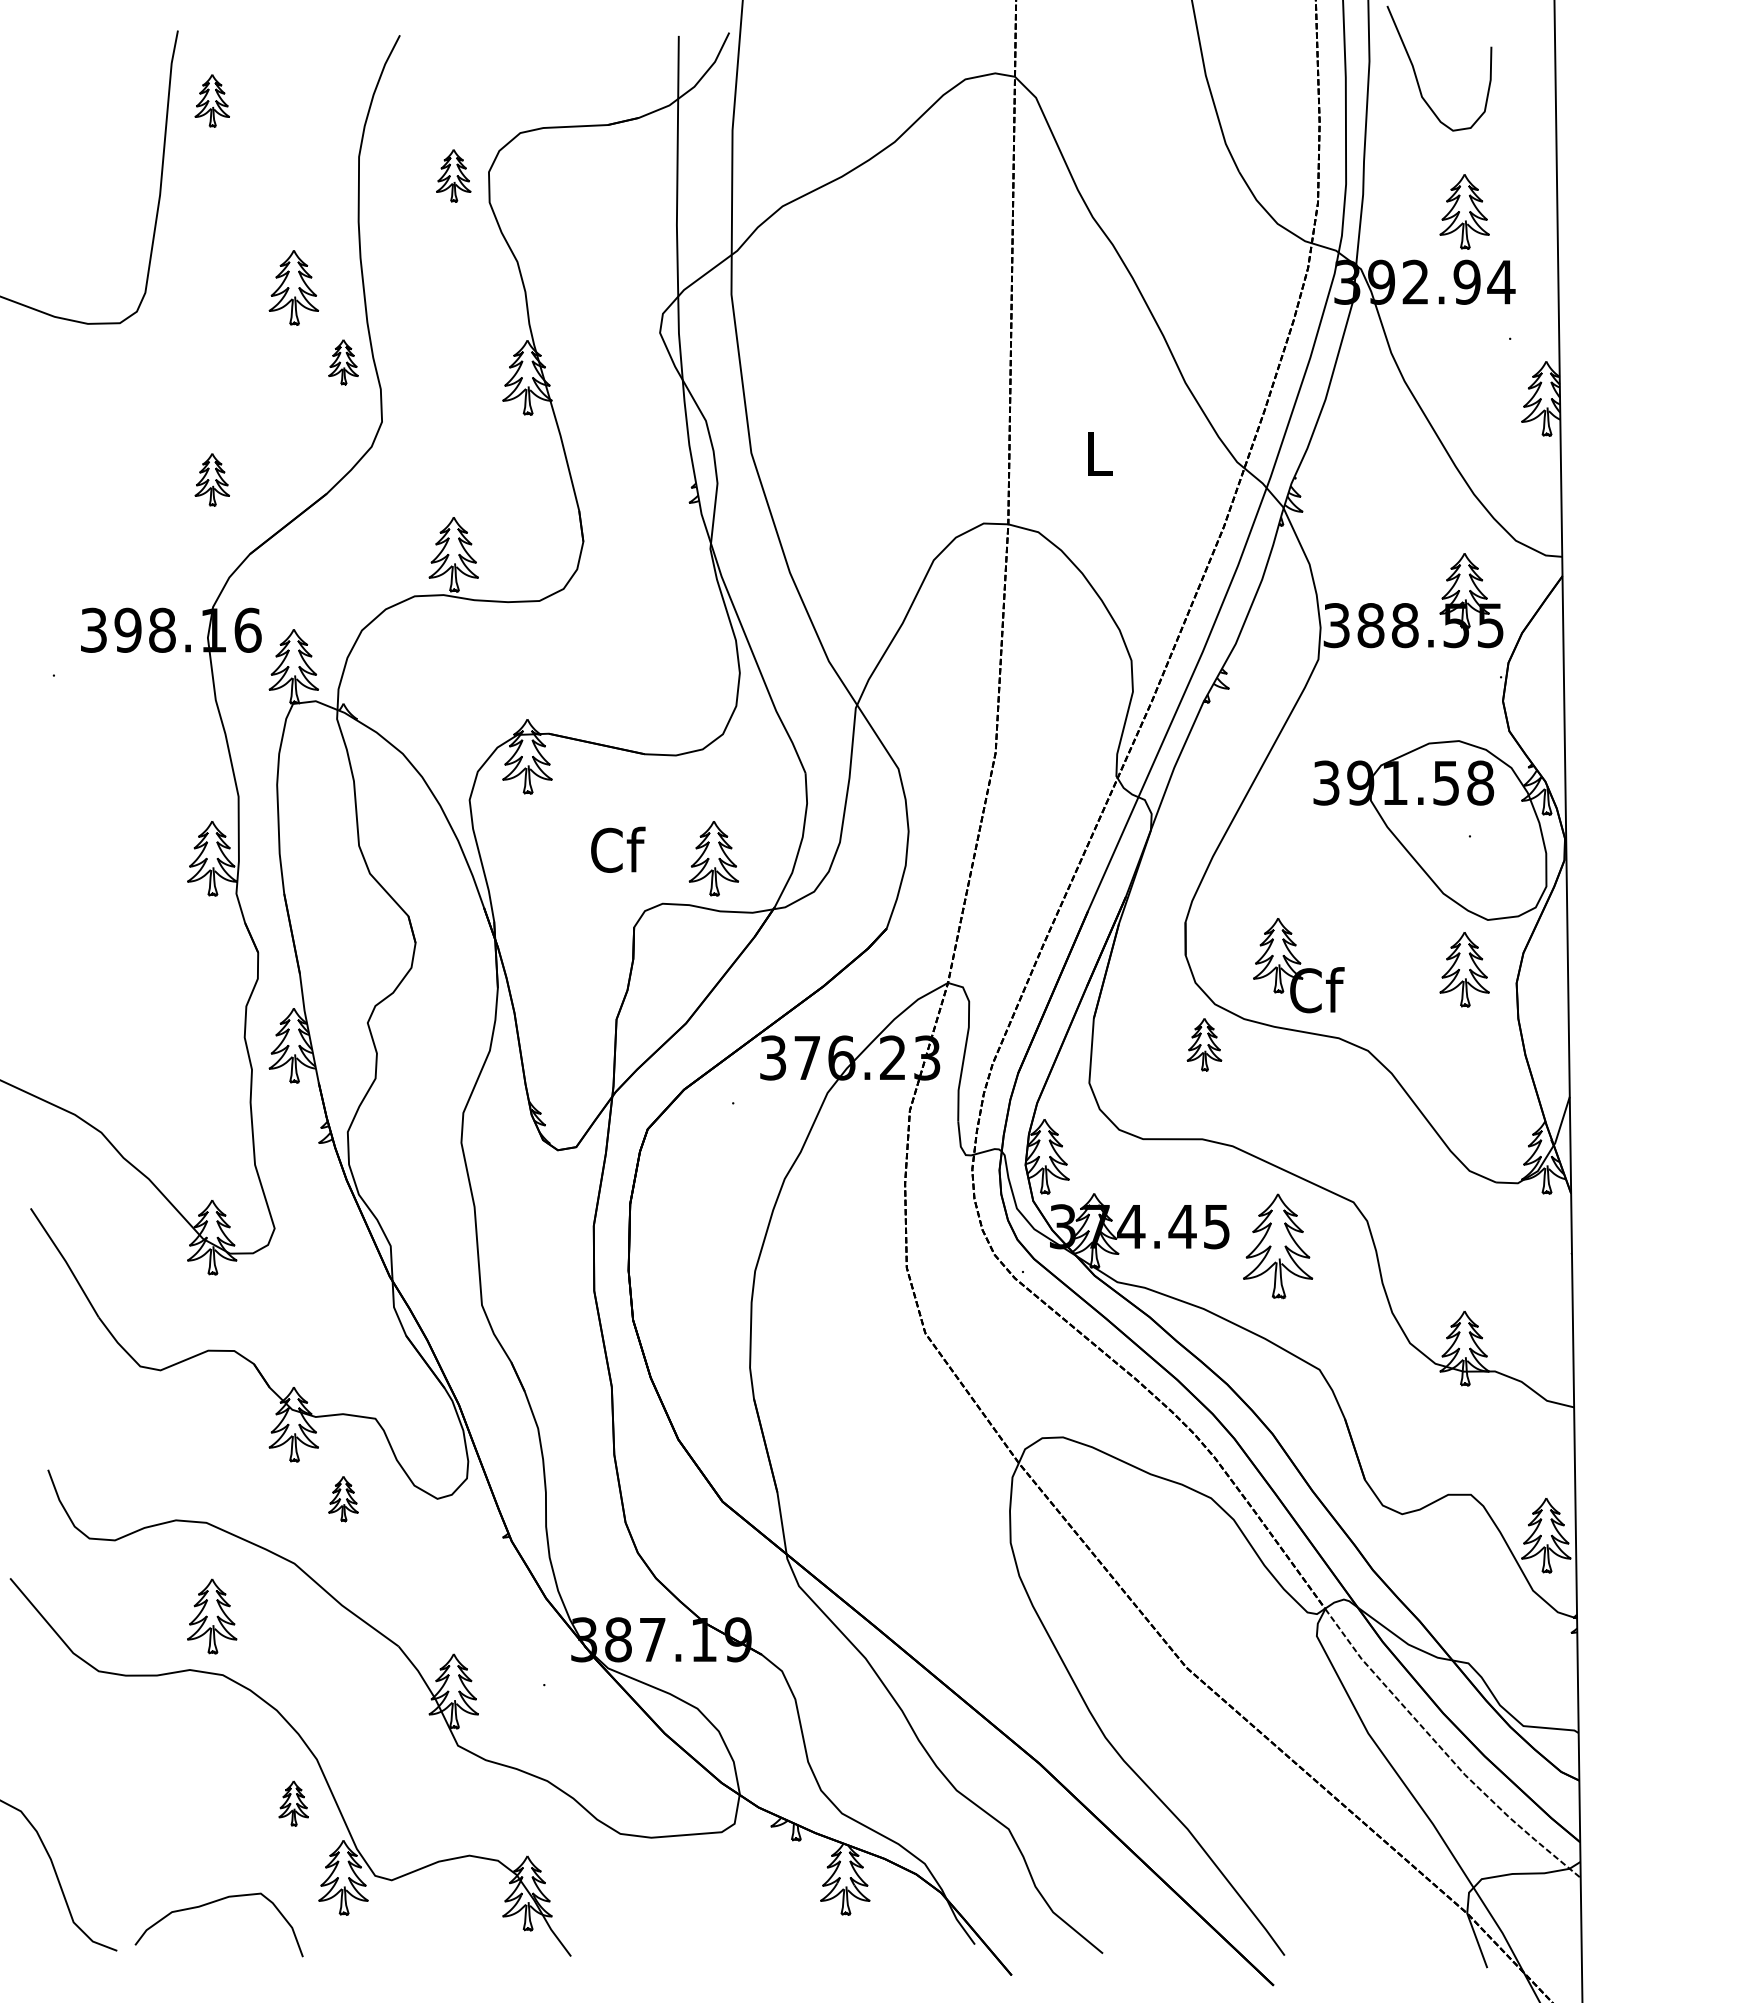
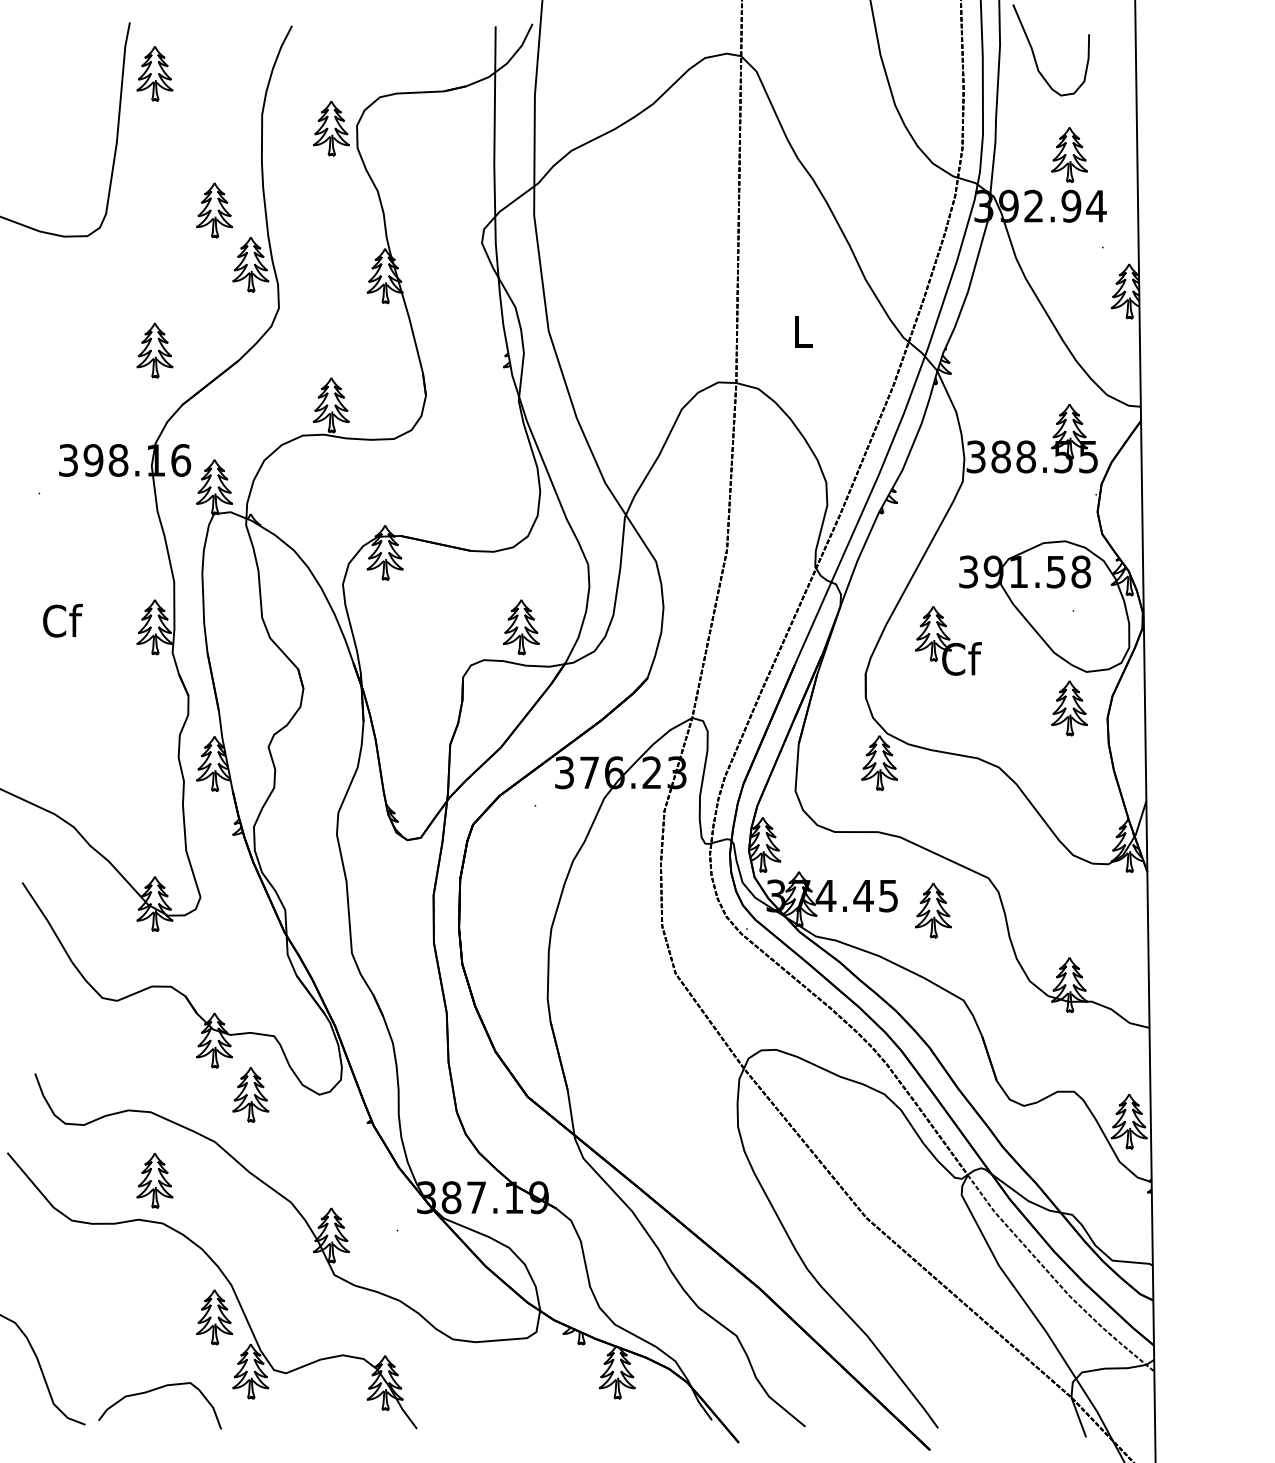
part: (212, 100) -> (155, 73), size x1.43
part: (453, 175) -> (331, 128), size x1.43
part: (343, 362) -> (250, 264), size x1.67
part: (212, 479) -> (155, 350), size x1.43
text: (618, 849) -> (63, 620), moved
part: (1298, 965) -> (948, 640), moved
part: (1204, 1044) -> (879, 762), size x1.43
part: (1278, 1246) -> (933, 910), size x0.71
part: (343, 1498) -> (250, 1094), size x1.67
part: (293, 1803) -> (214, 1317), size x1.67

